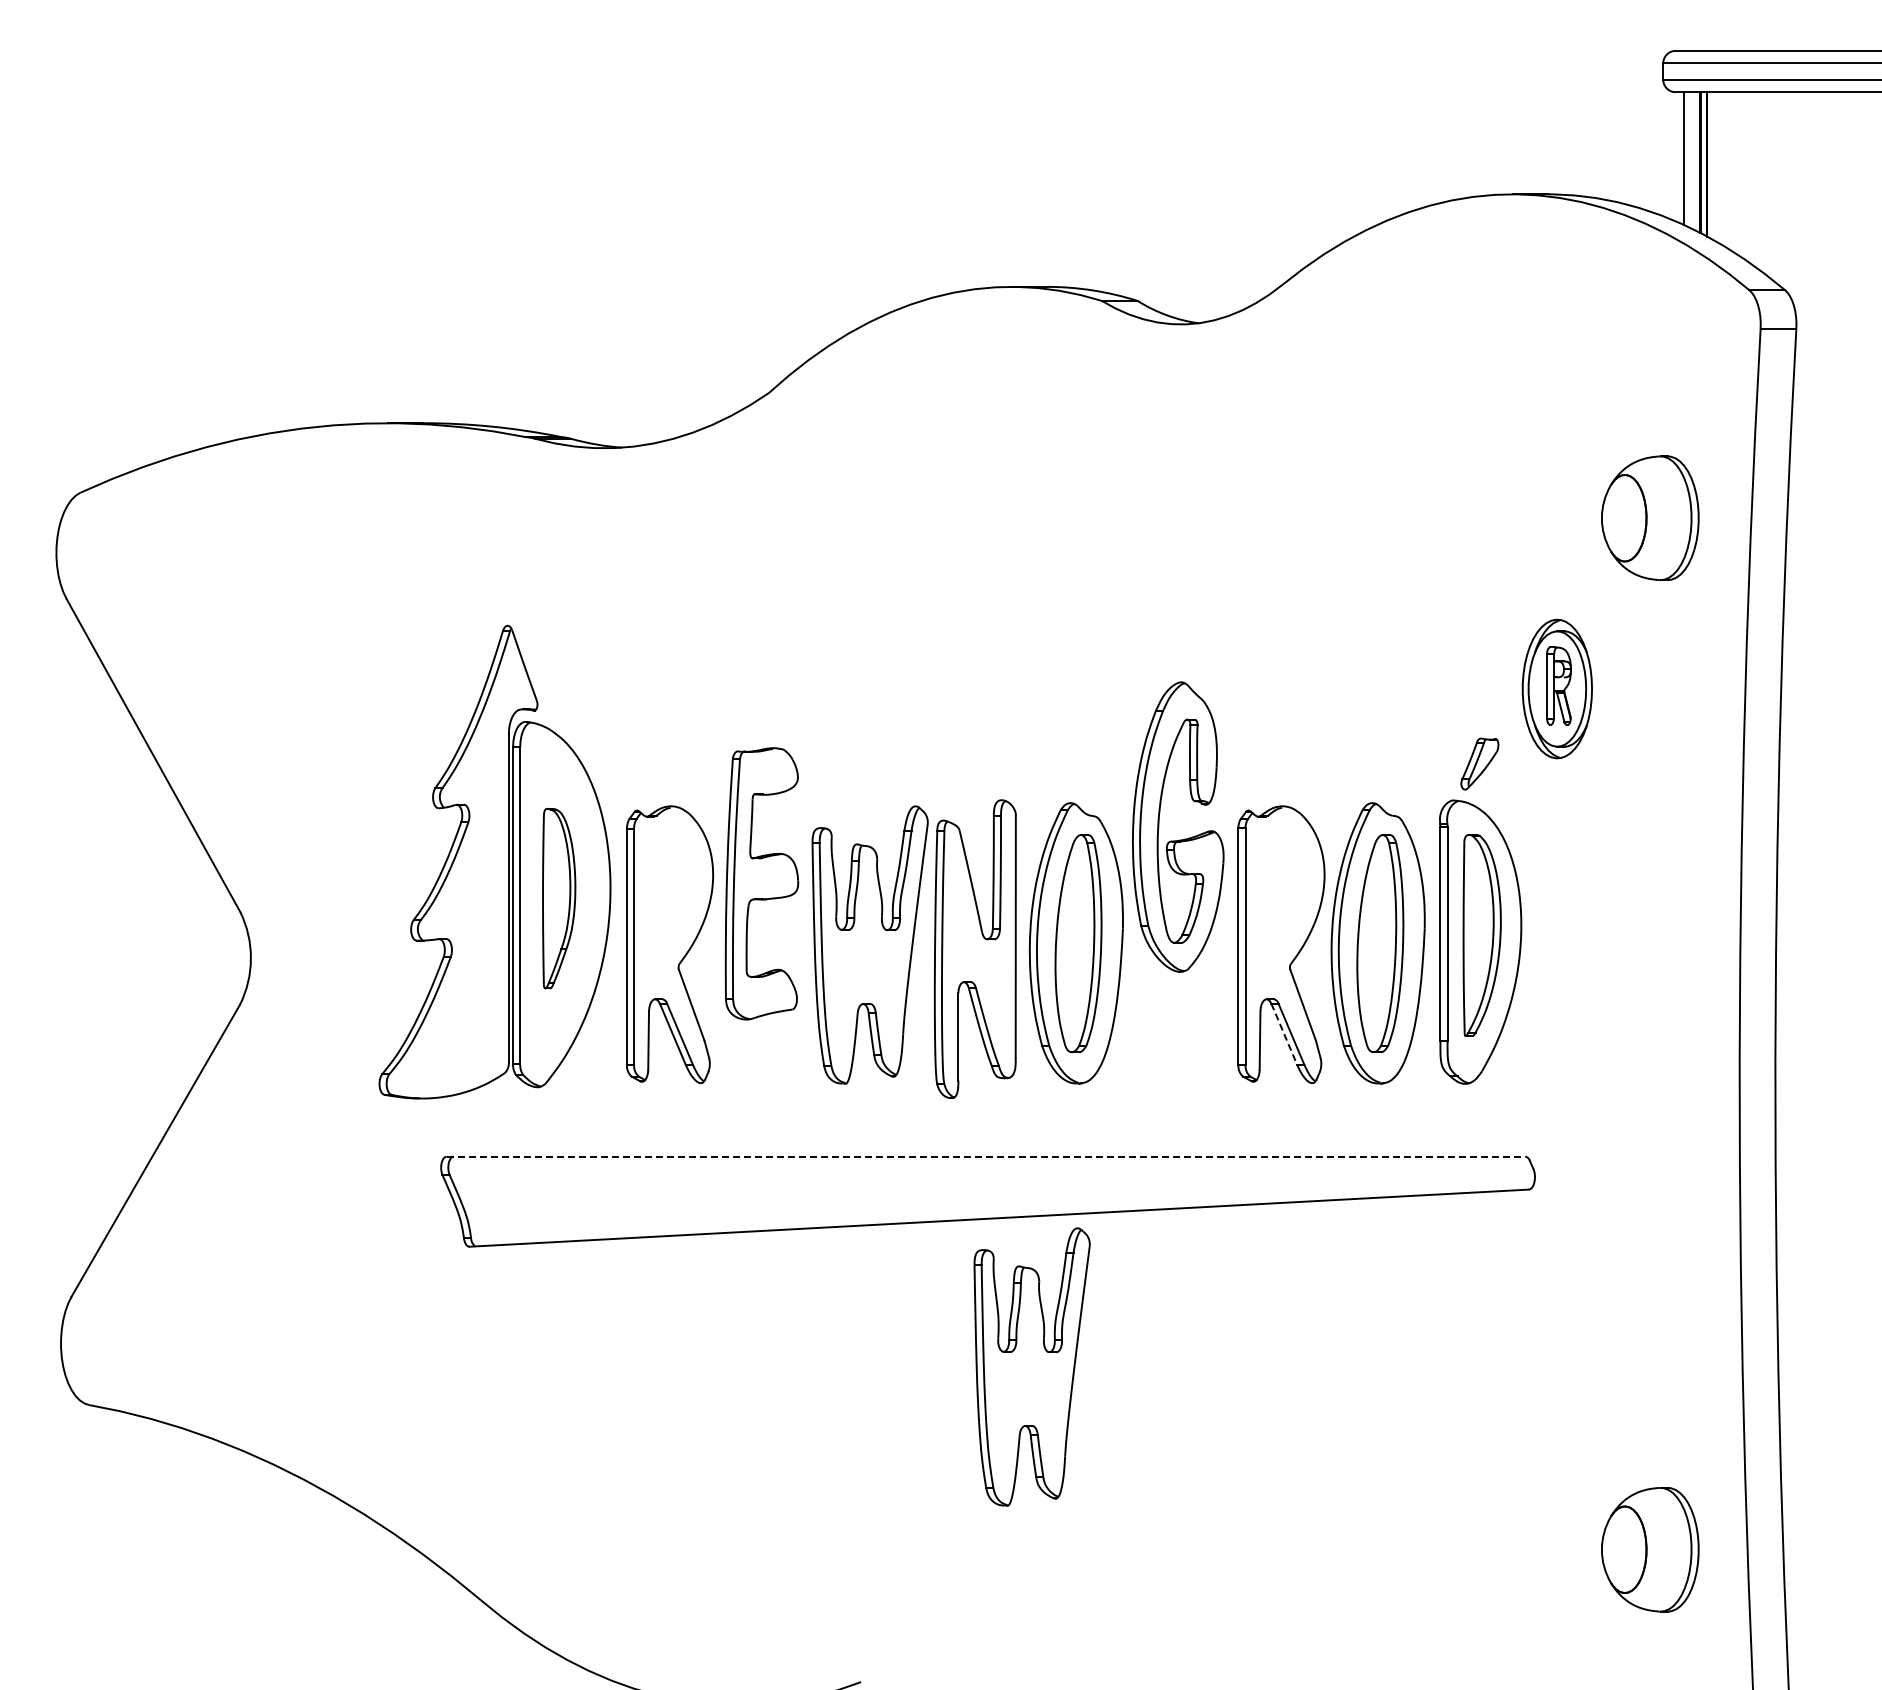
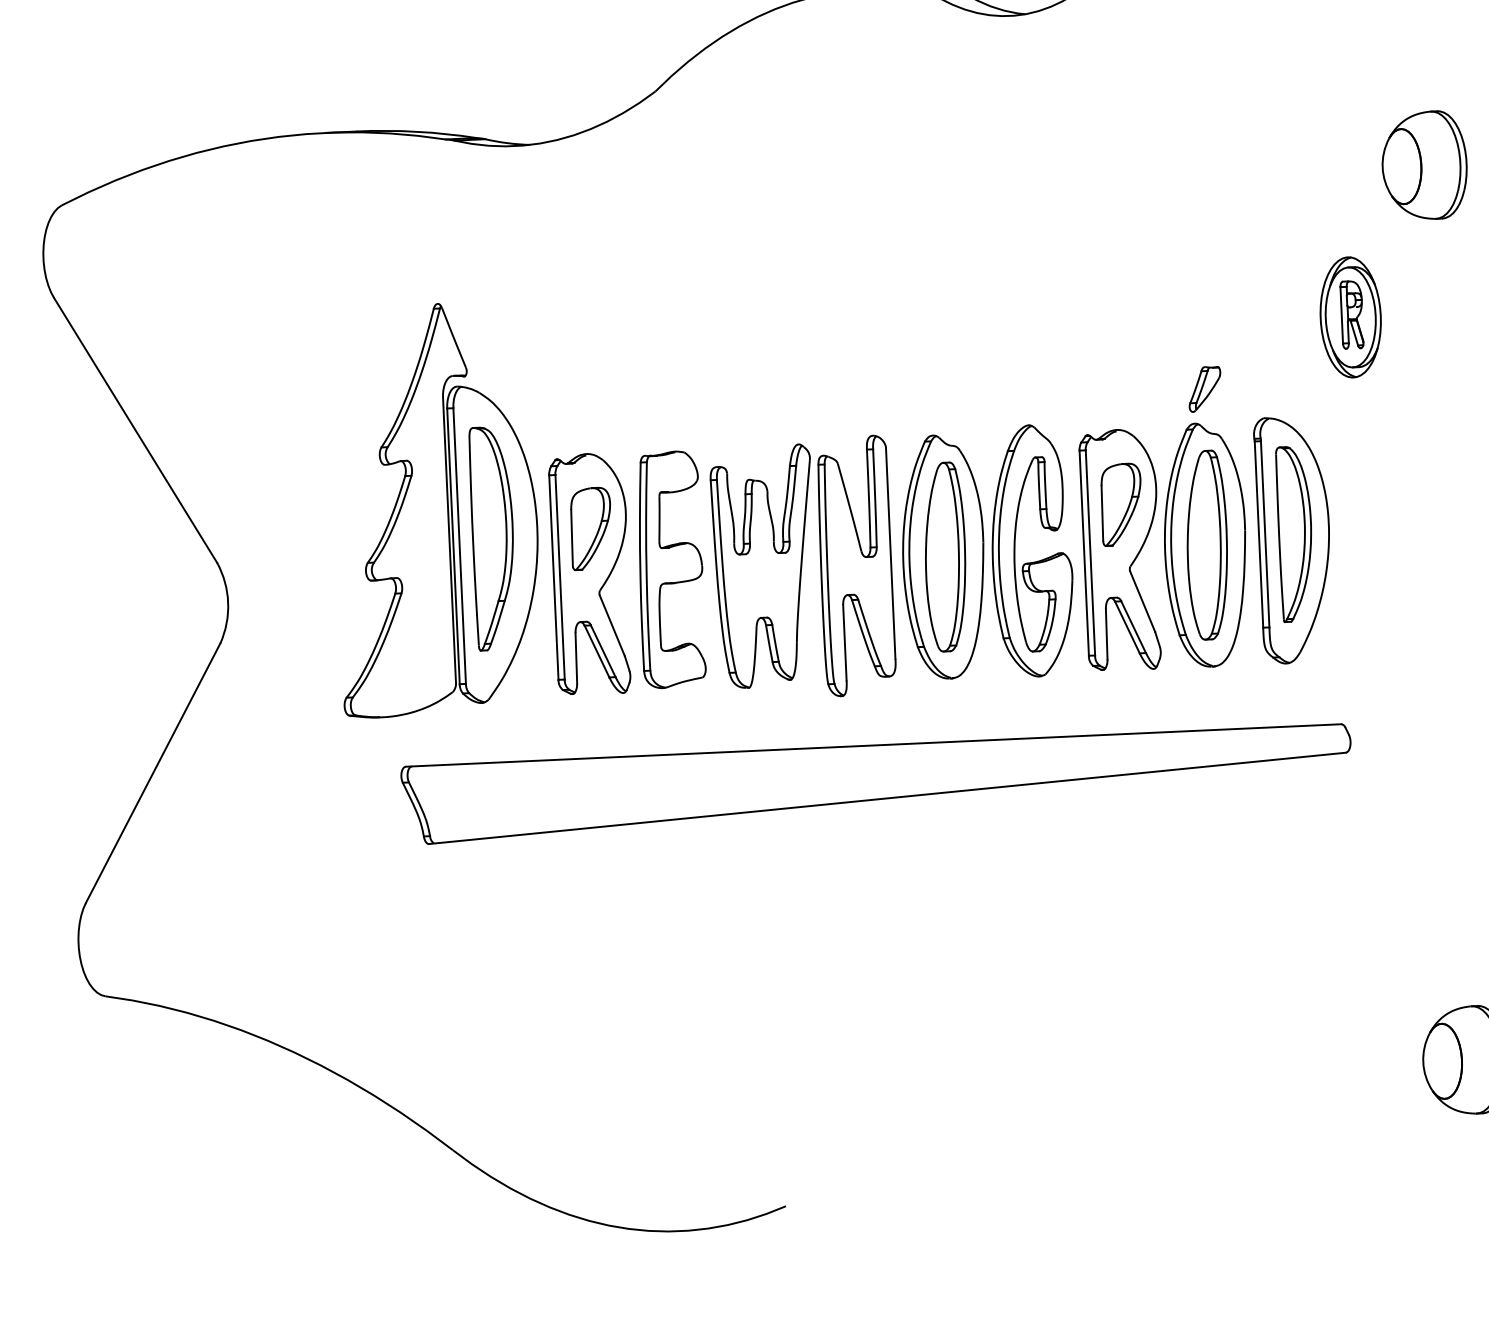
part: (1479, 763) -> (1204, 388), moved
part: (1179, 839) -> (1033, 561), moved
part: (761, 883) -> (670, 569), moved
part: (672, 892) -> (591, 528), added
part: (1283, 892) -> (1121, 504), added
part: (559, 898) -> (493, 538), size x1.43
line: (1284, 1034) -> (1127, 627), dashed -> solid
line: (986, 1156) -> (873, 745), dashed -> solid
part: (1031, 1366) -> (921, 925), removed

